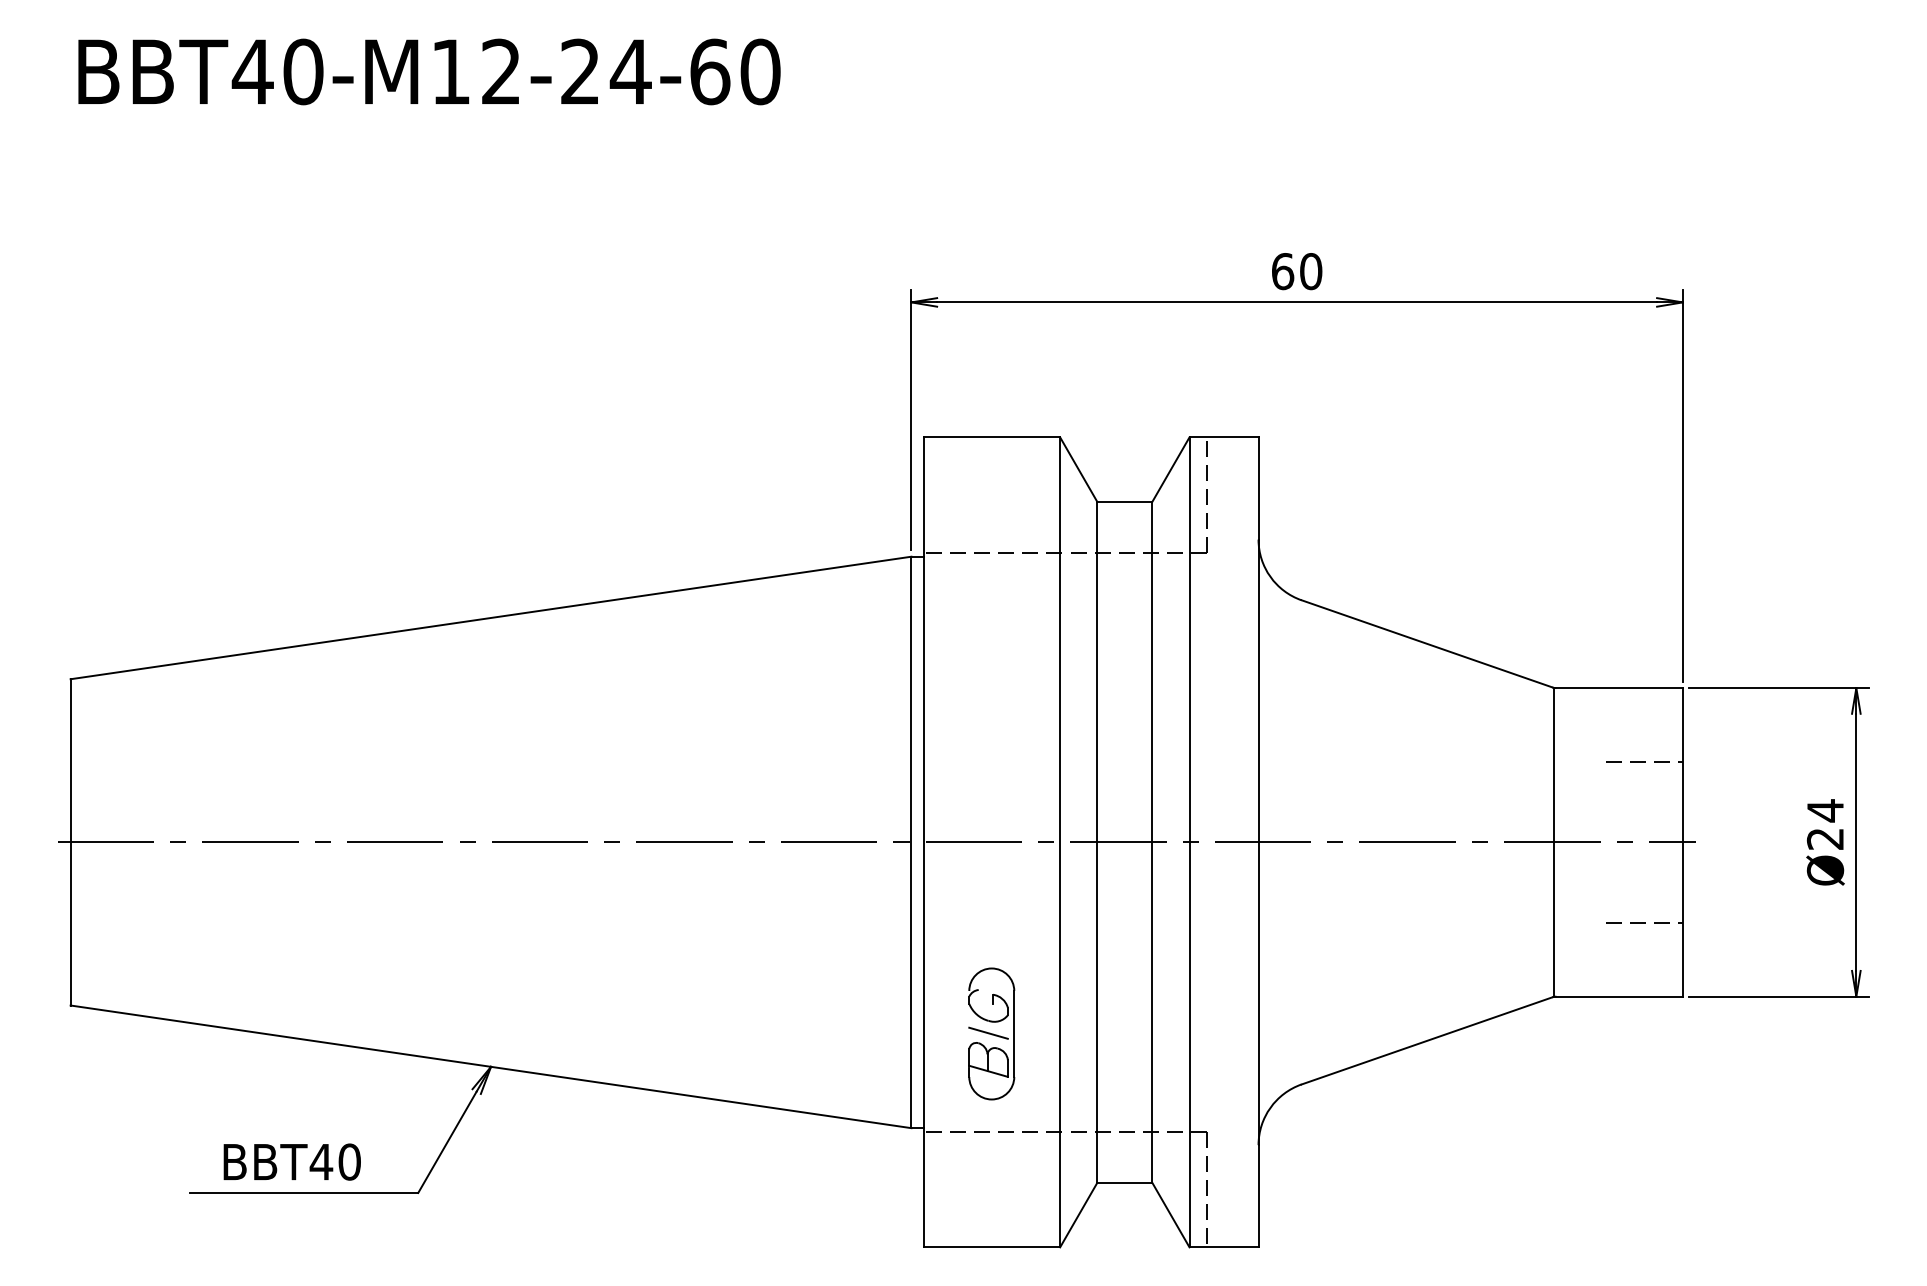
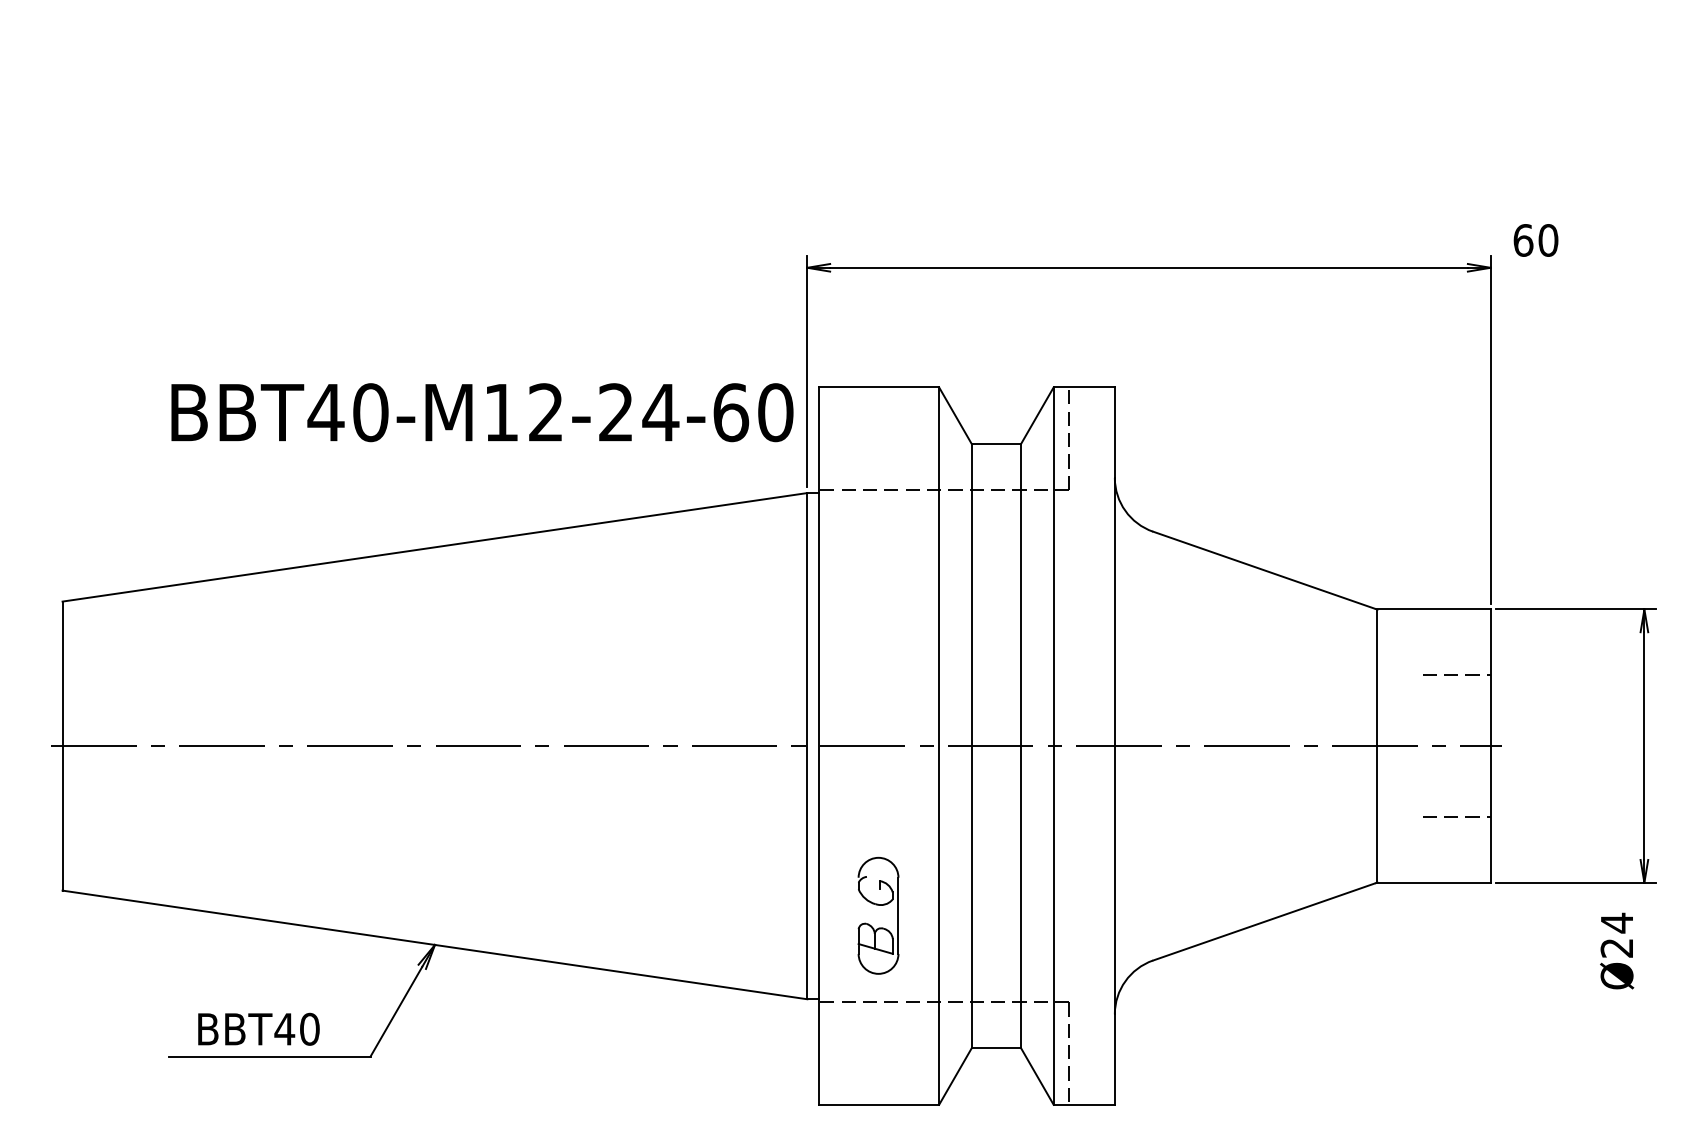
text: (429, 71) -> (482, 412), moved
text: (1296, 271) -> (1535, 240), moved
text: (1825, 841) -> (1617, 950), moved
line: (988, 1033) -> (875, 915), removed

